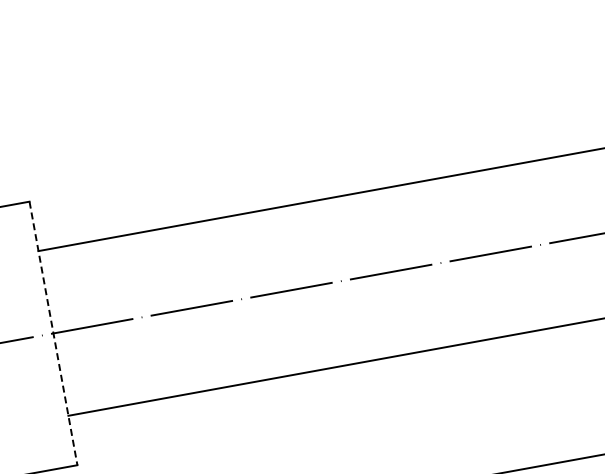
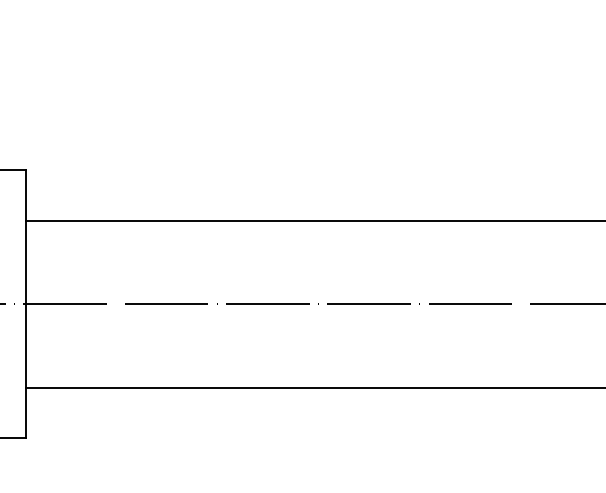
line: (53, 333) -> (25, 304), dashed -> solid

